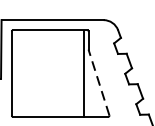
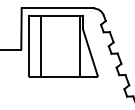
line: (29, 72) -> (41, 45), added
line: (99, 82) -> (90, 52), dashed -> solid

